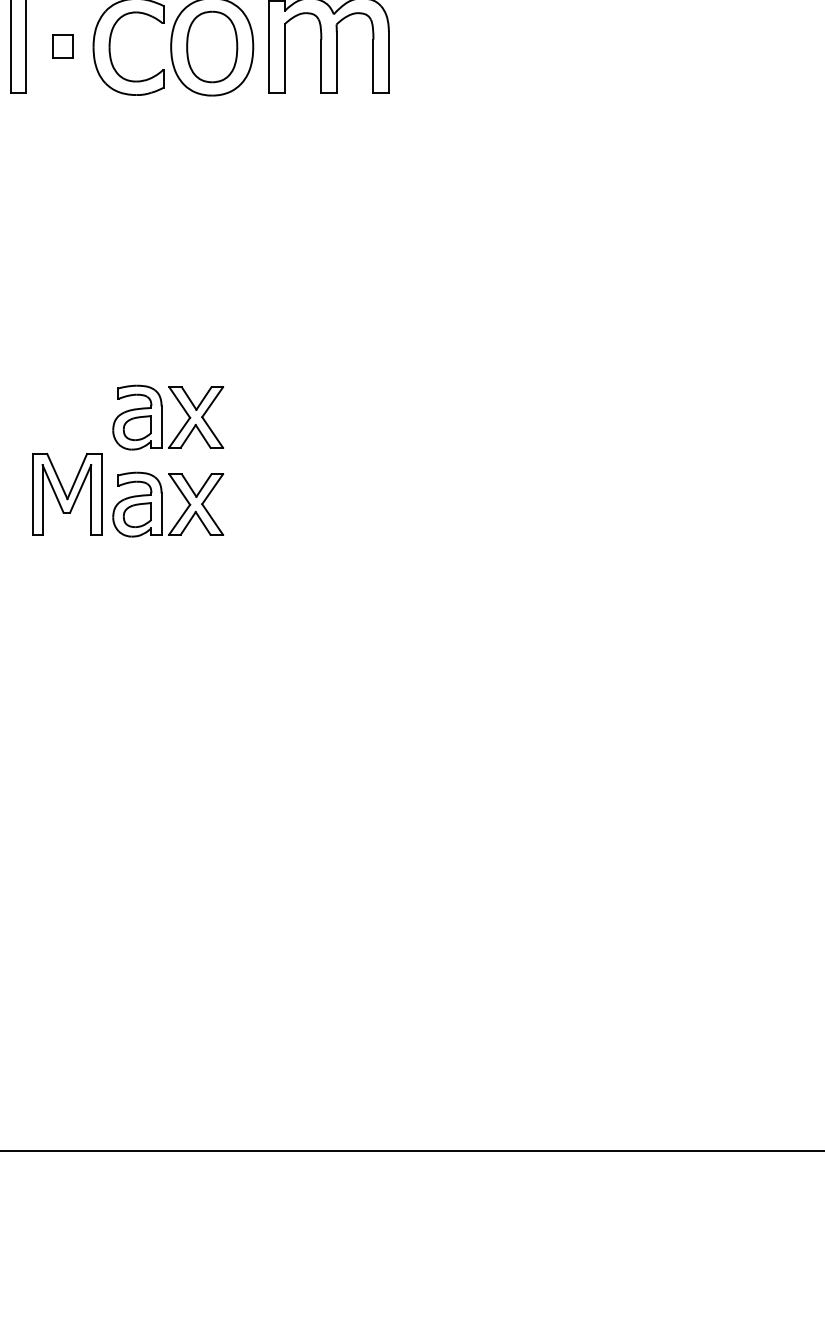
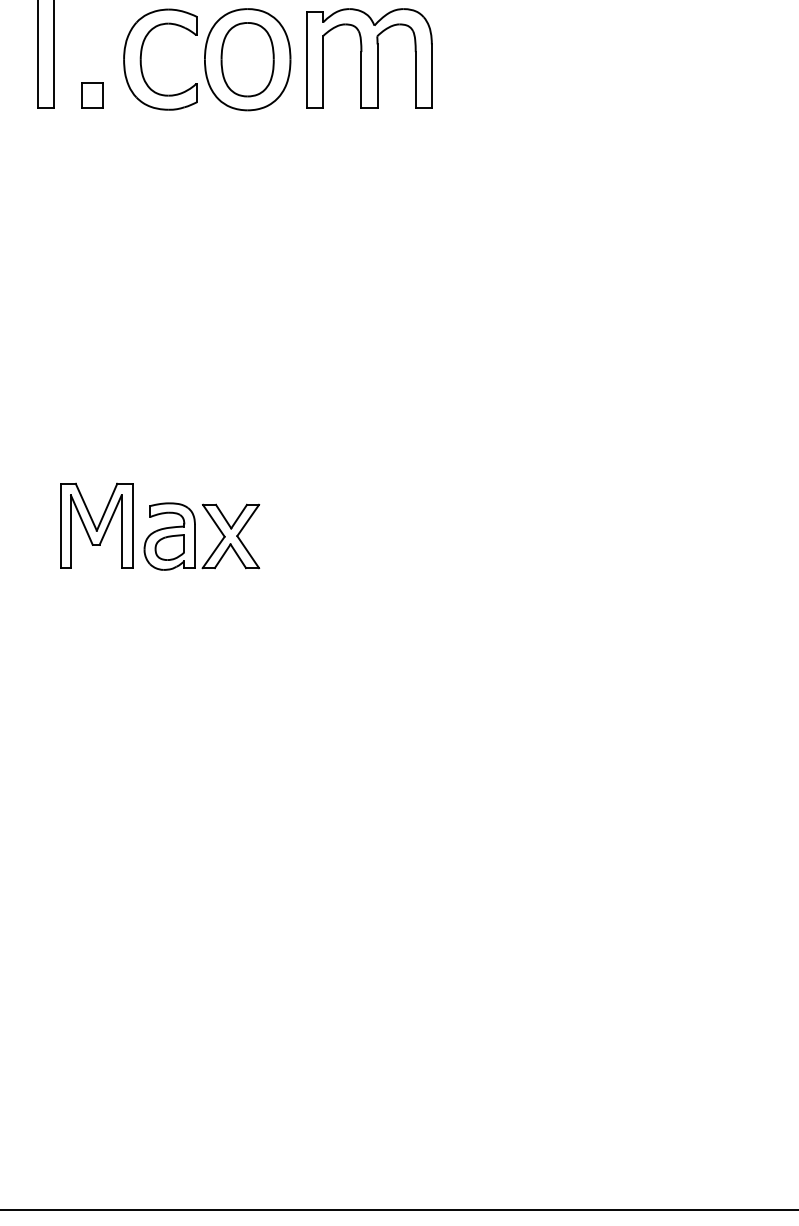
part: (62, 46) -> (91, 95), moved
part: (168, 417) -> (202, 445), removed

